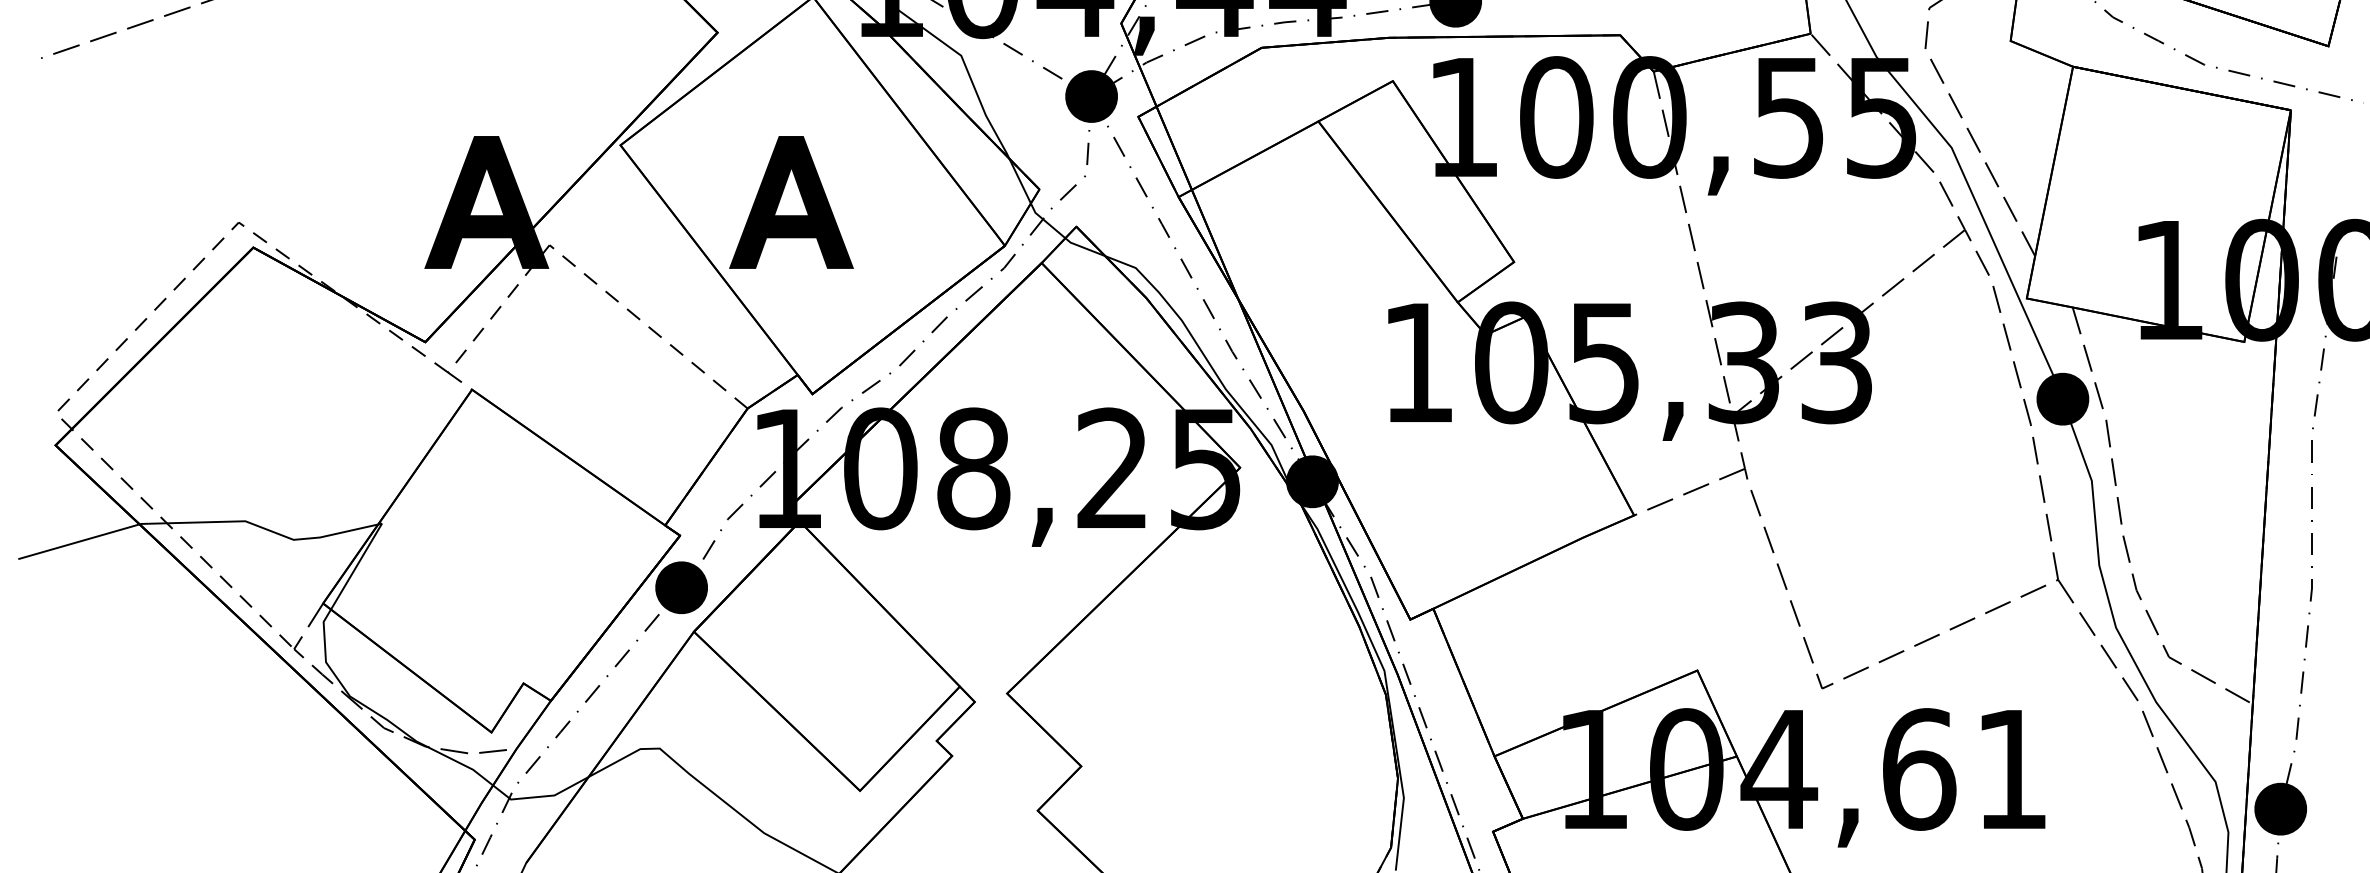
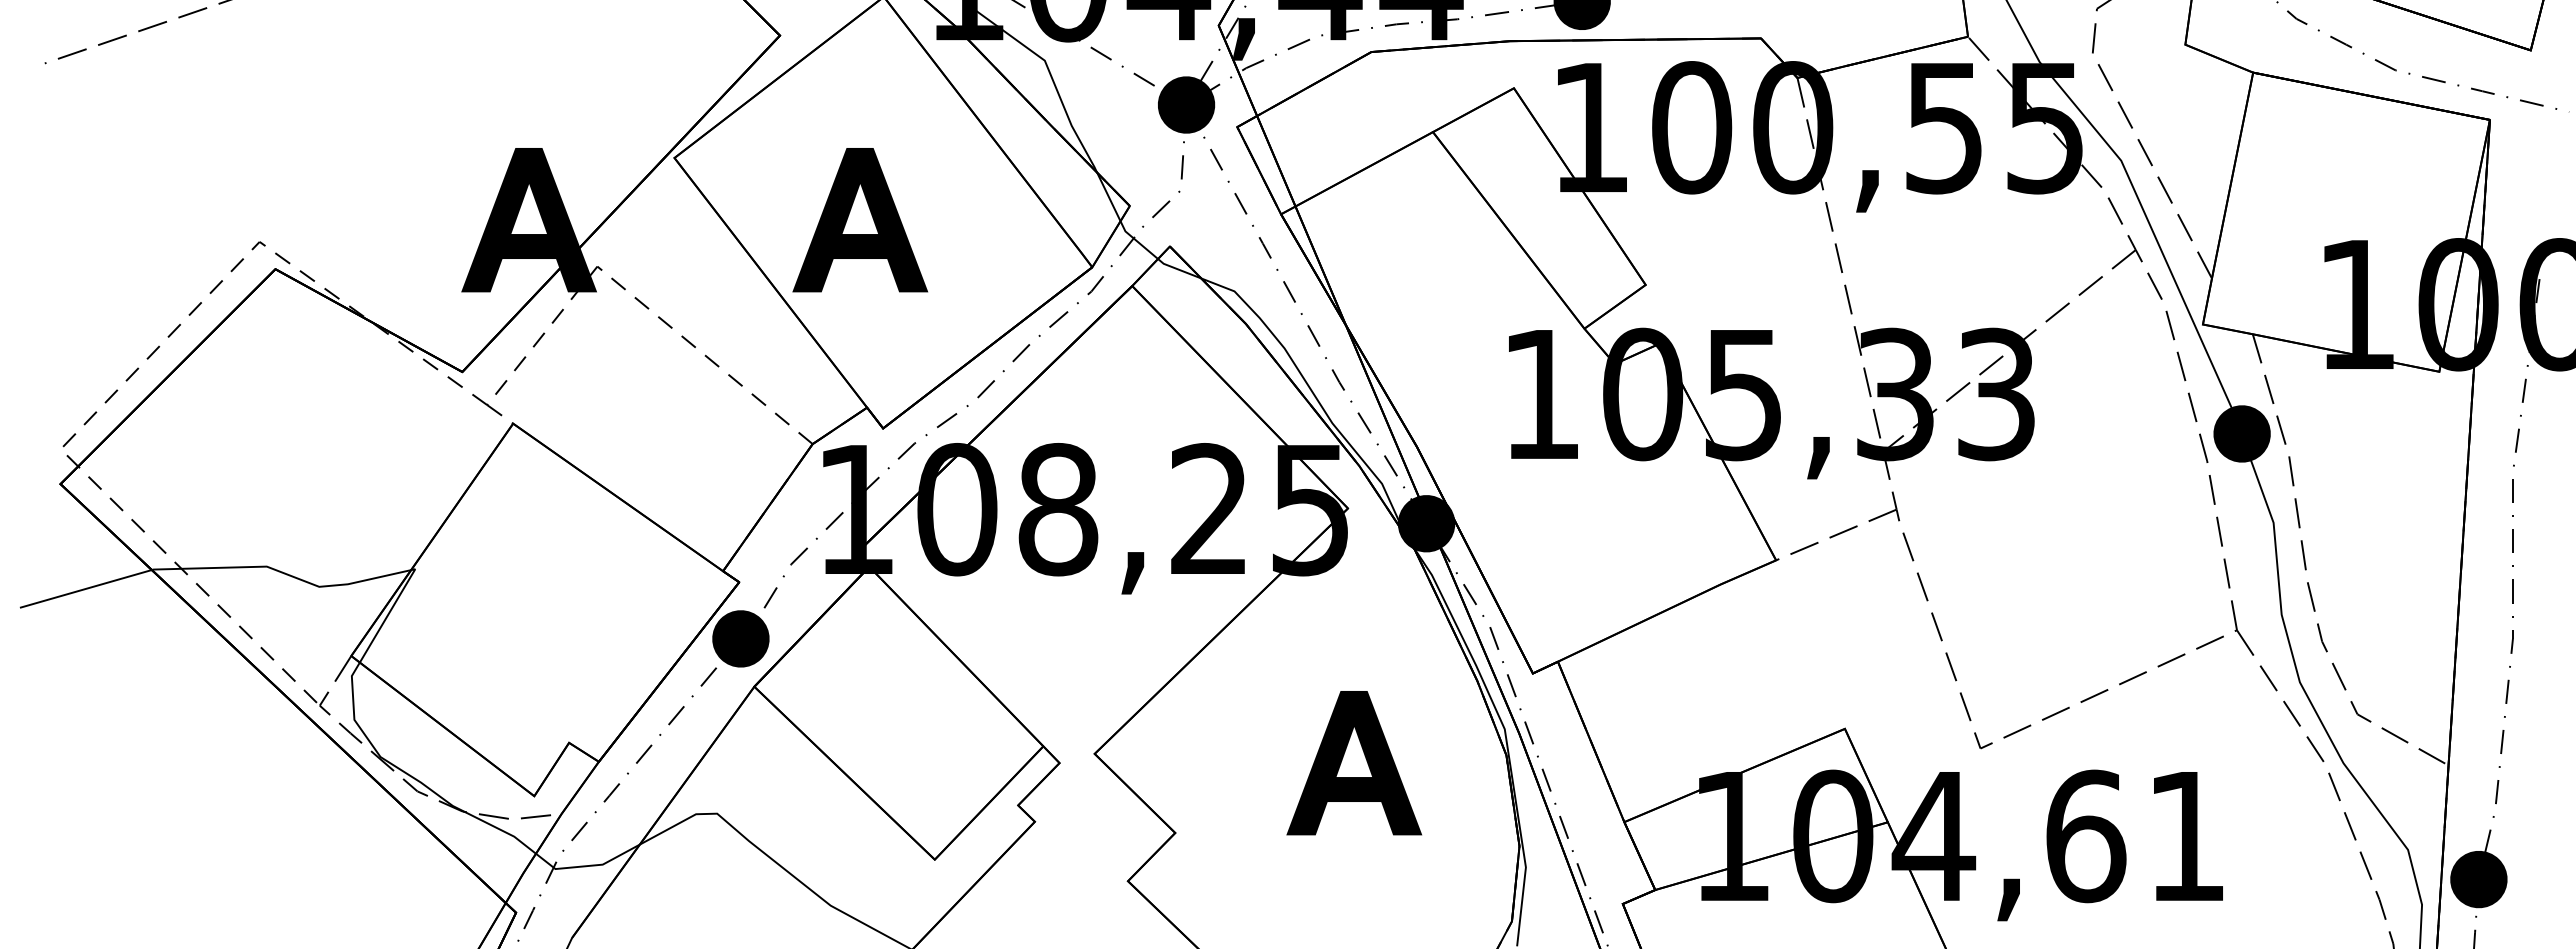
part: (1246, 702) -> (1354, 763), added

